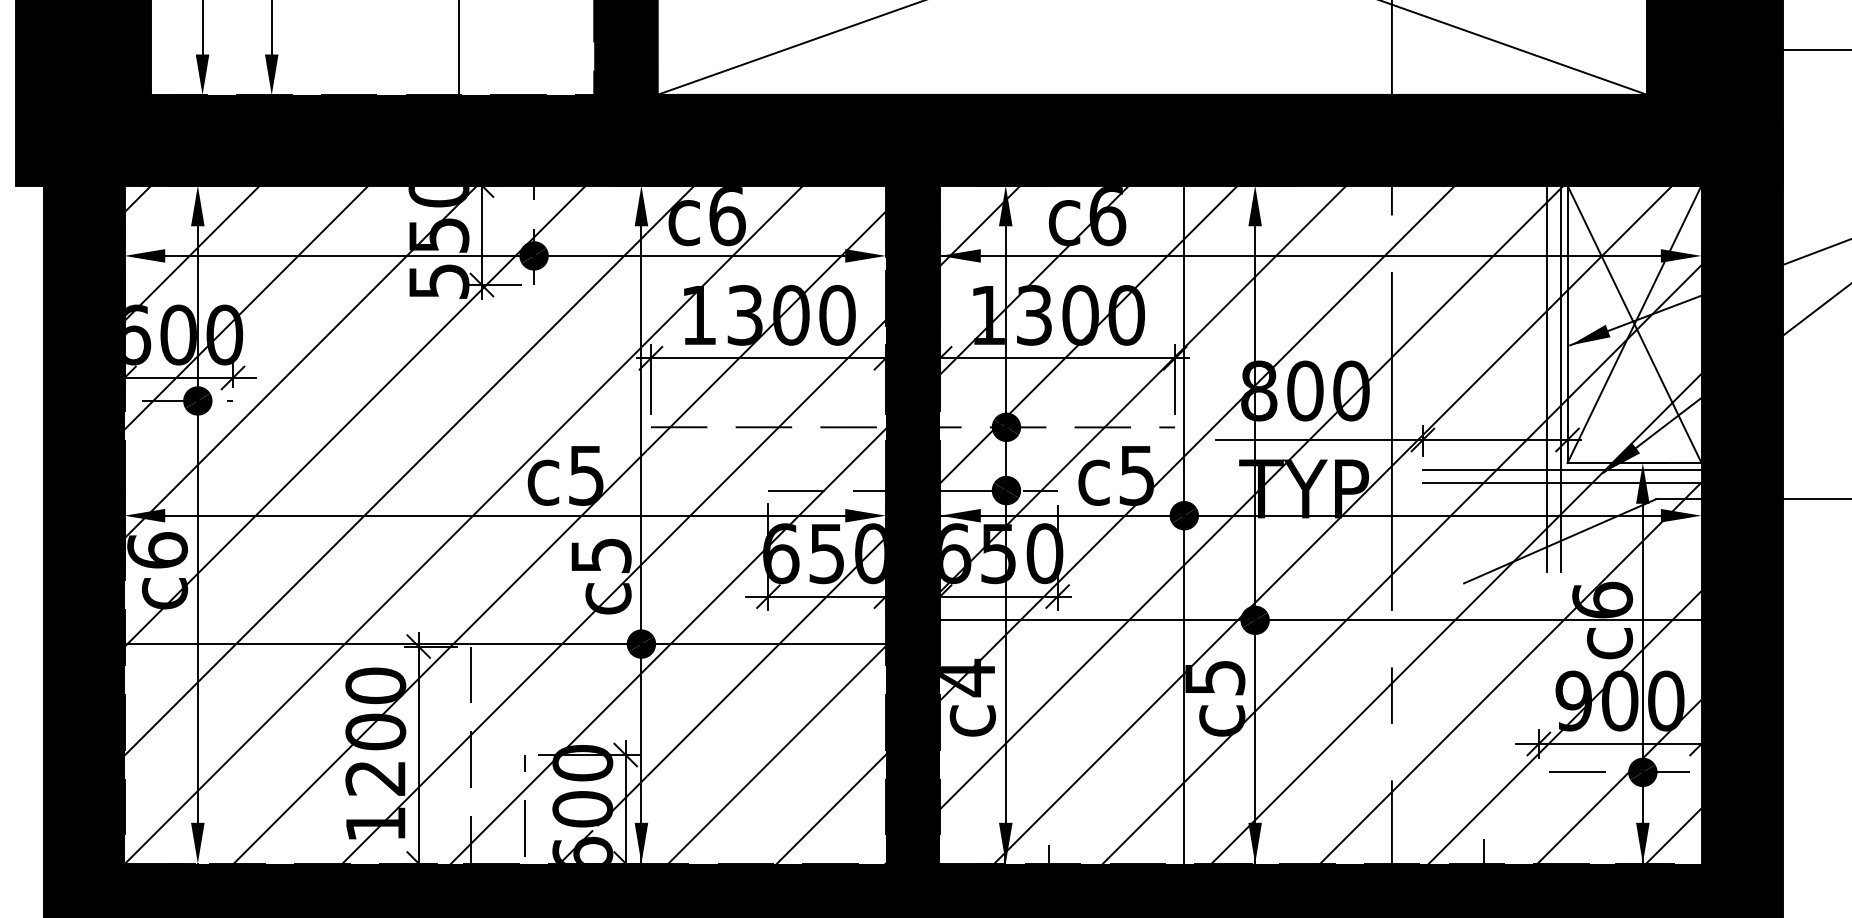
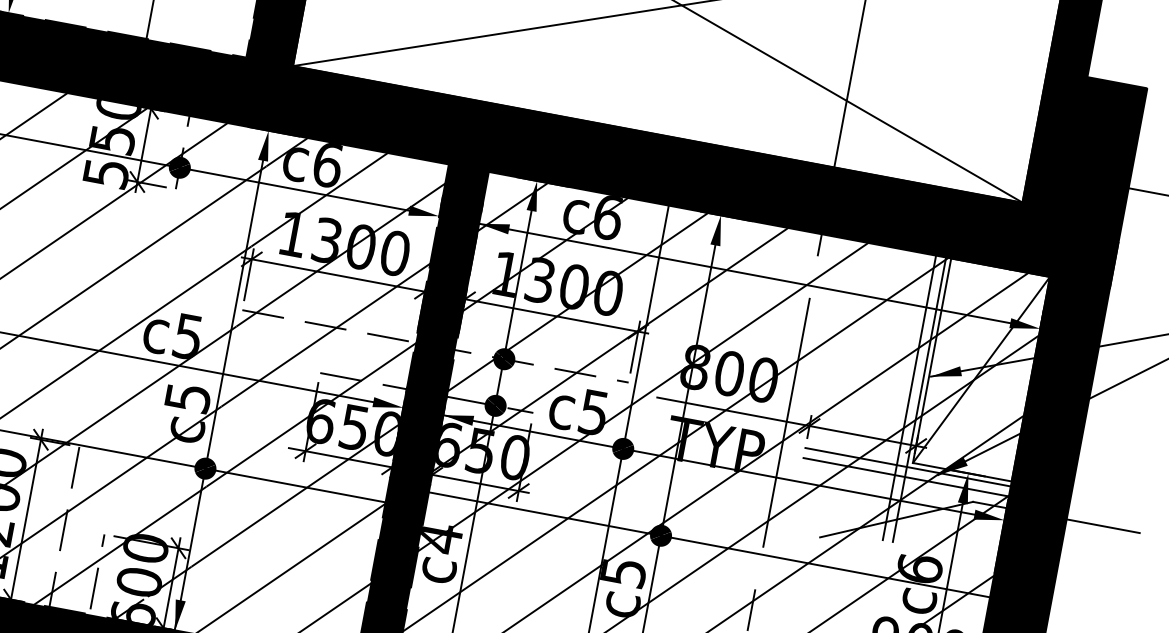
line: (1634, 324) -> (981, 370), removed

